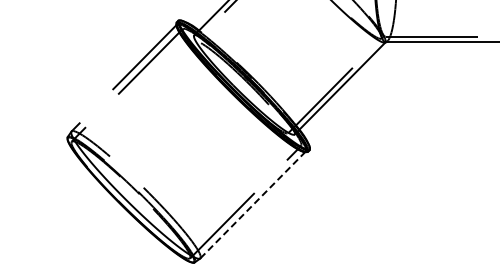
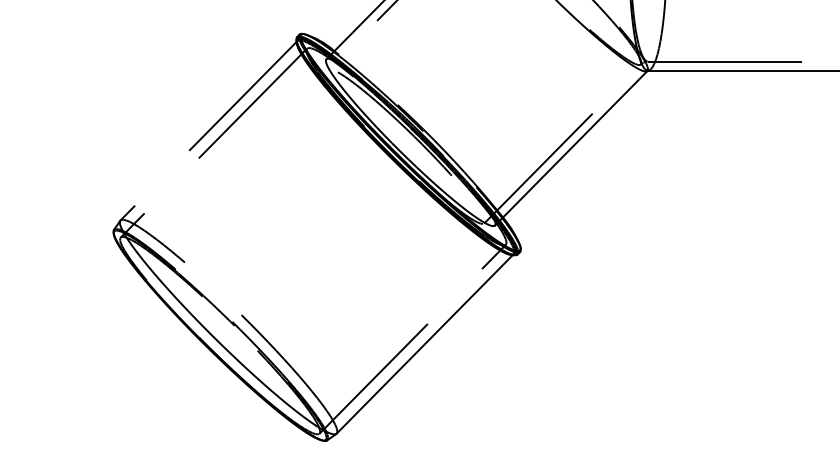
line: (252, 205) -> (424, 344), dashed -> solid

